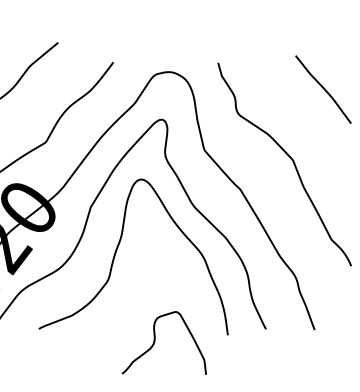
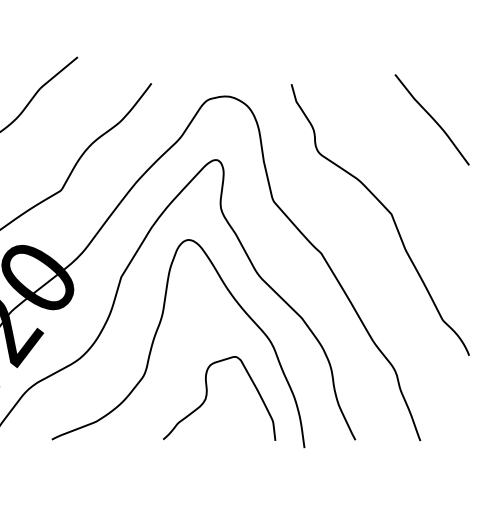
curve: (155, 341) -> (207, 396), moved

